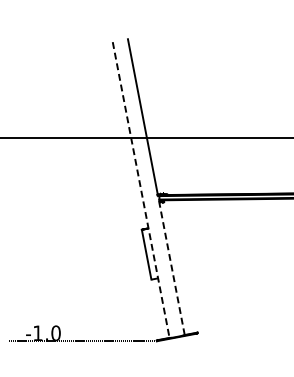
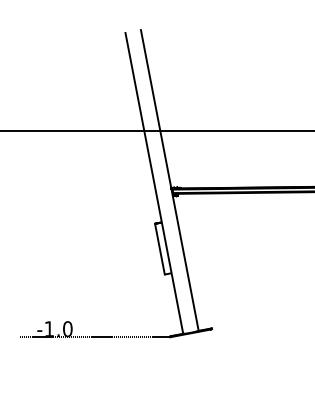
line: (141, 190) -> (154, 183), dashed -> solid
line: (170, 264) -> (184, 259), dashed -> solid

